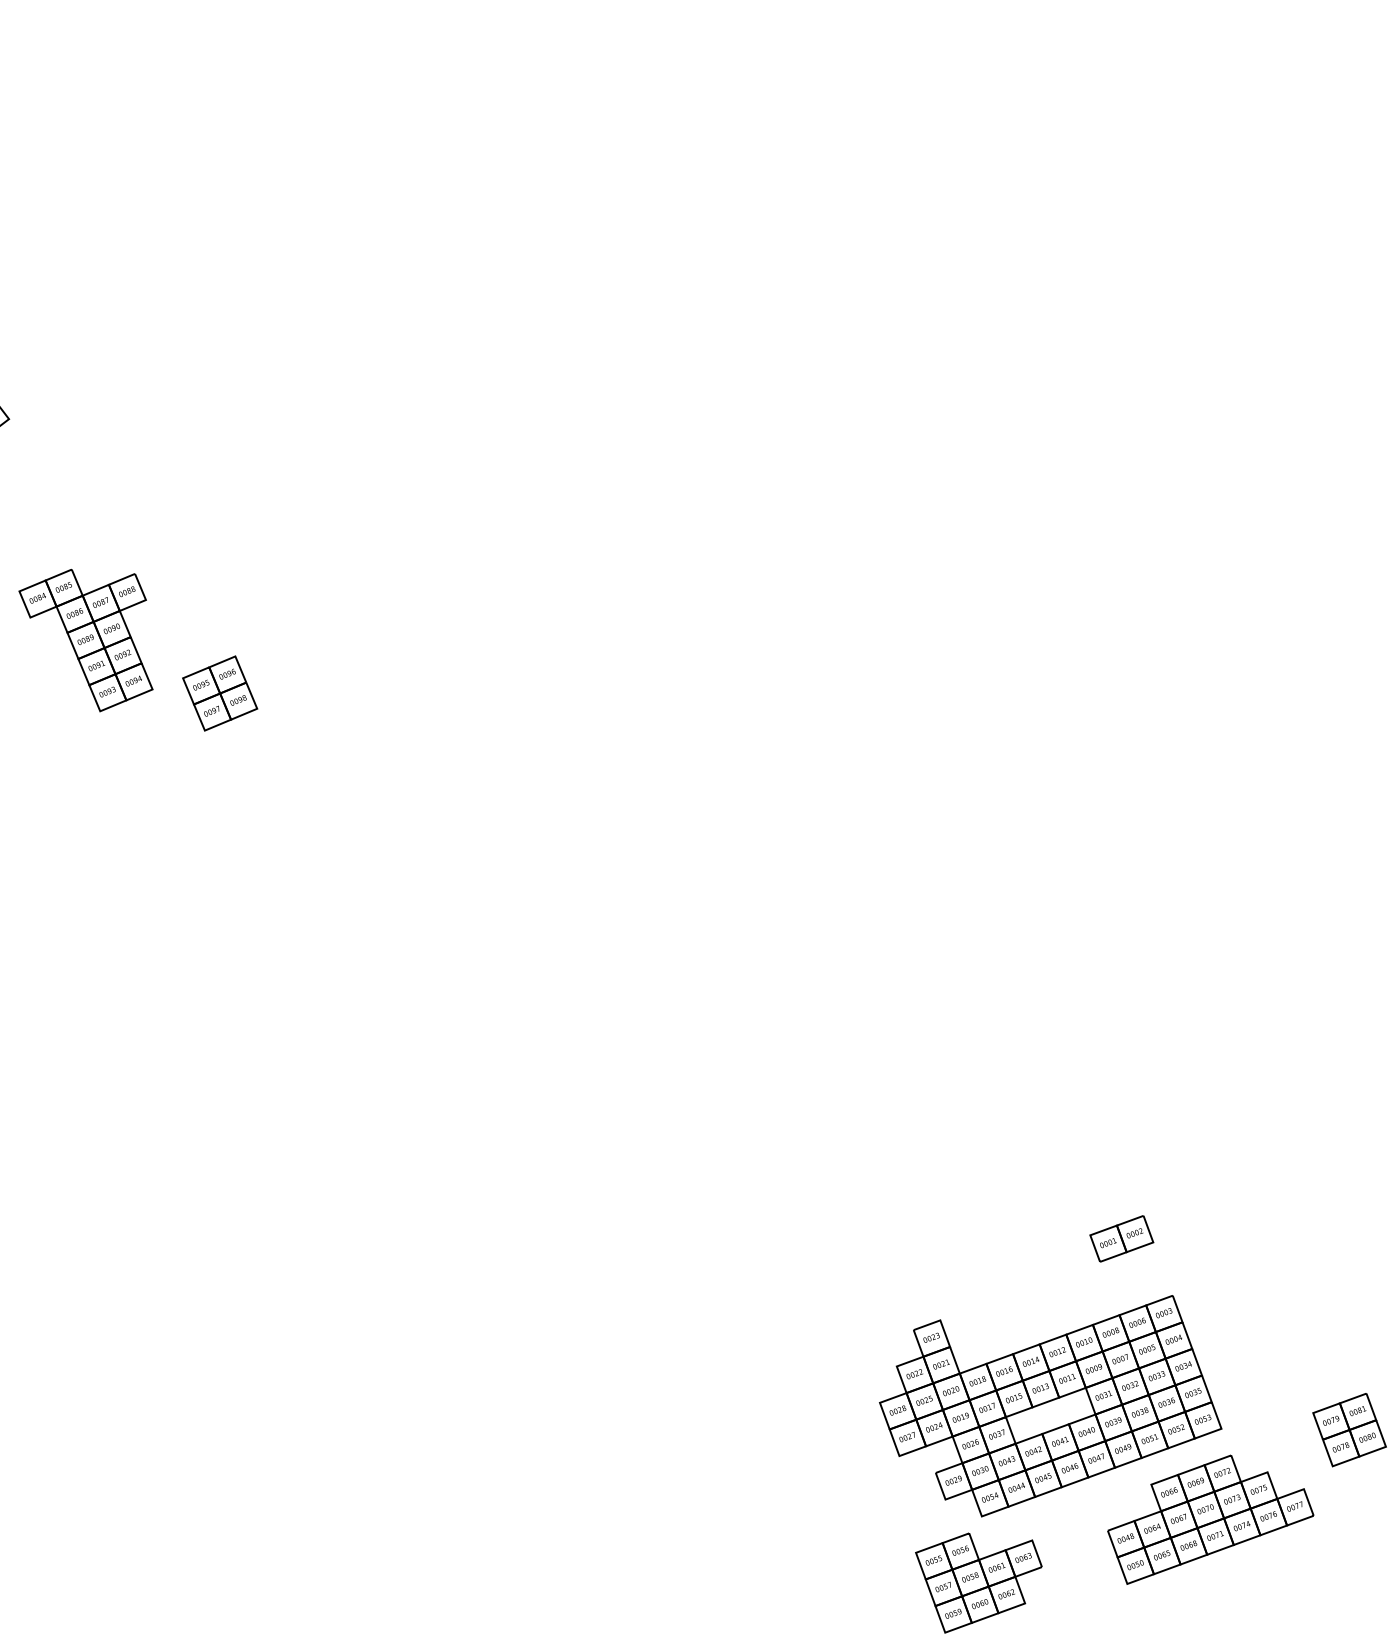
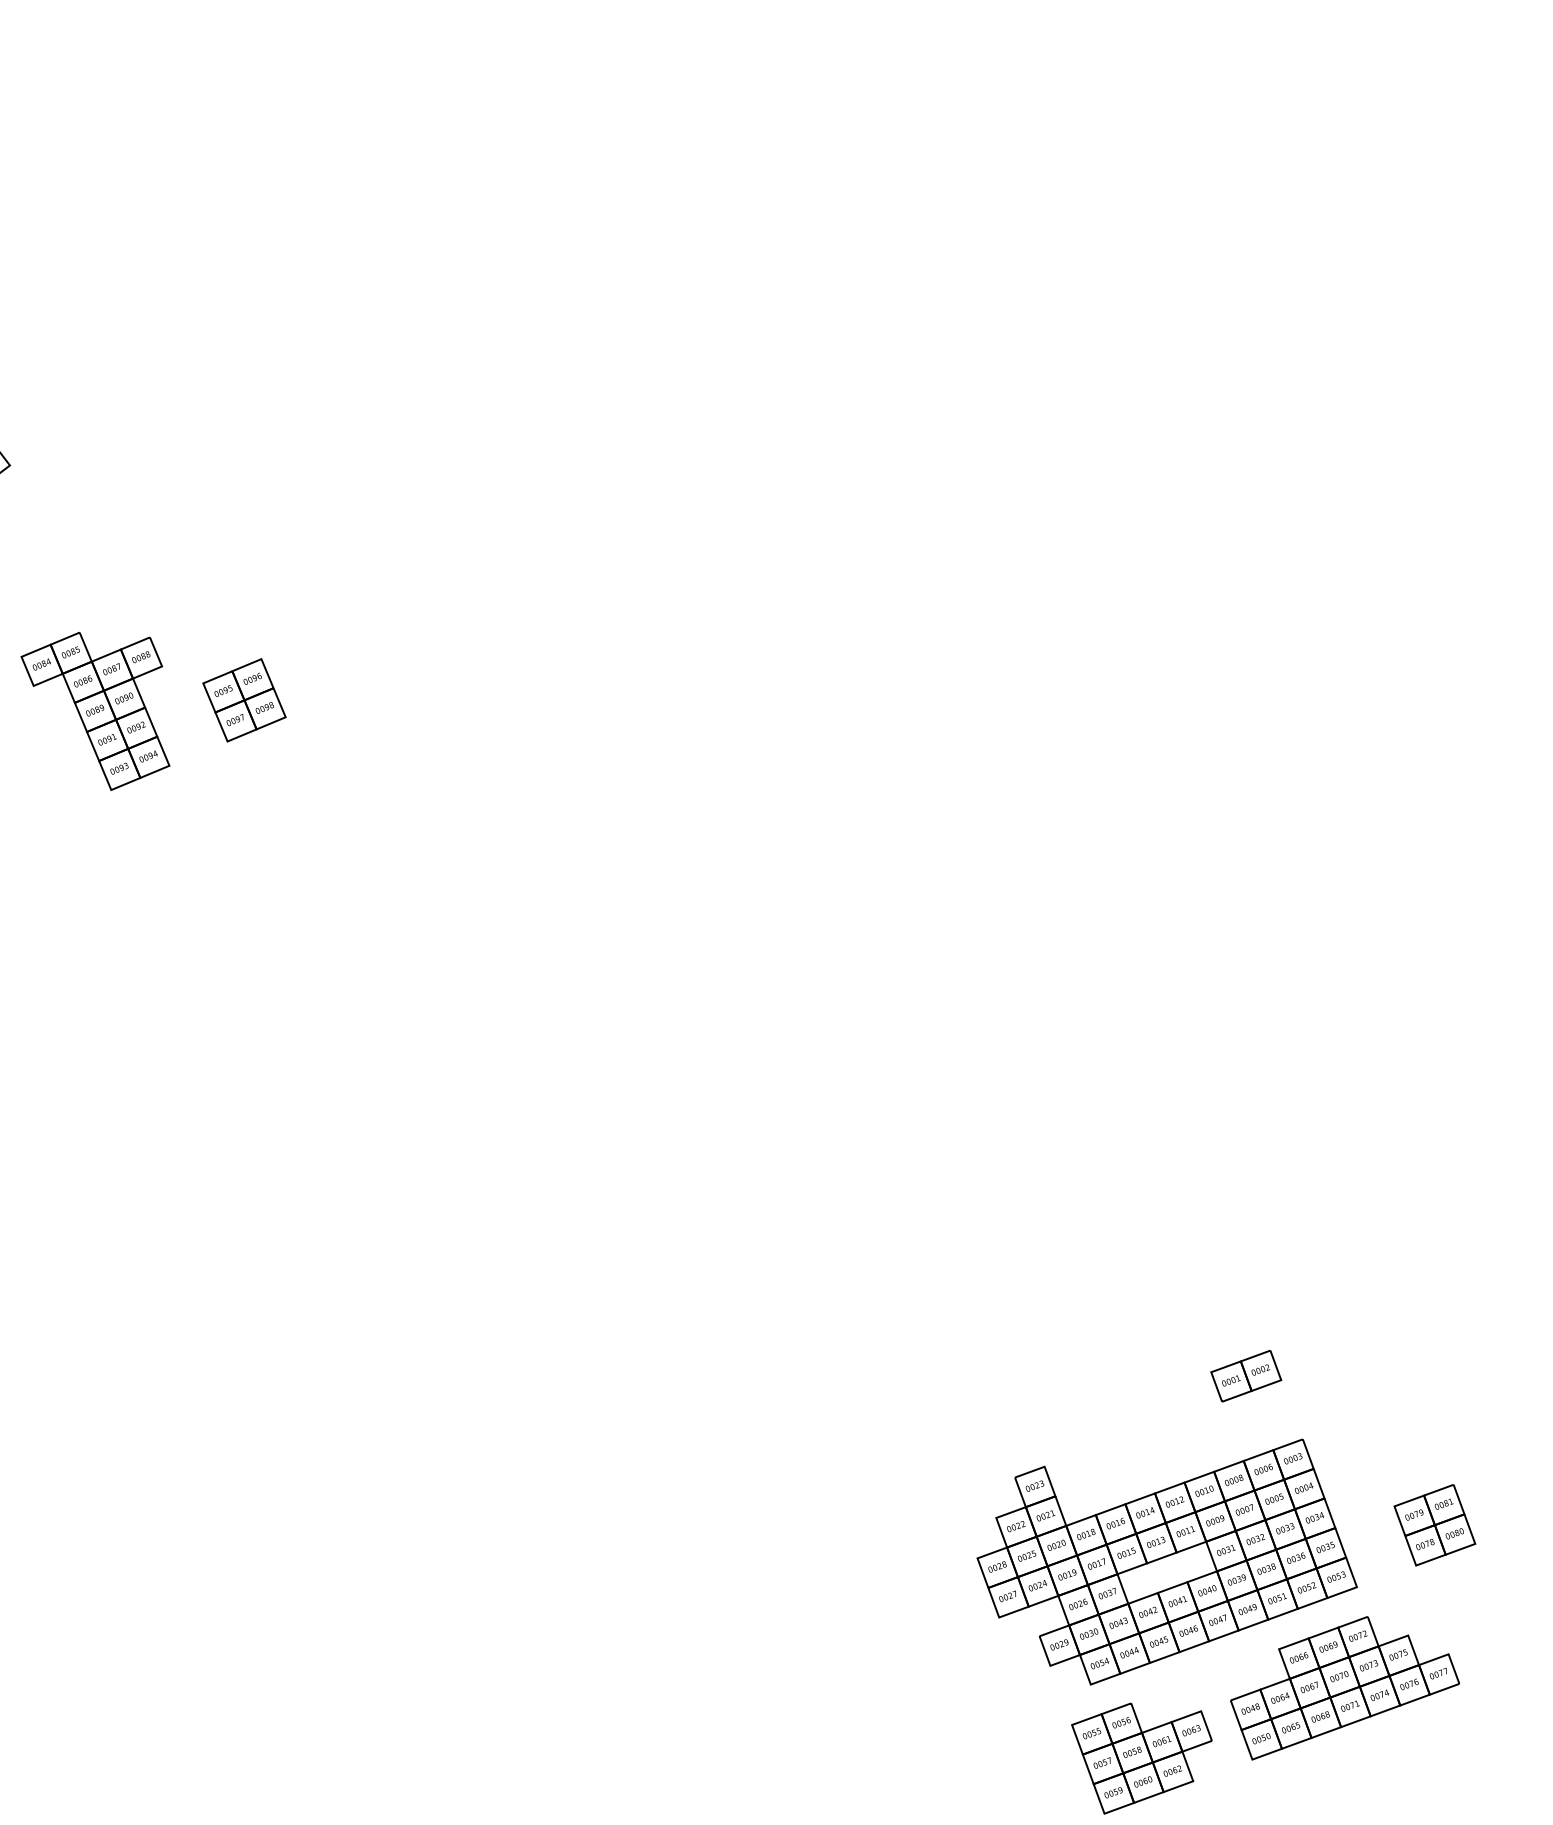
part: (220, 693) -> (244, 700), moved
part: (1349, 1430) -> (1434, 1525), moved
part: (978, 1582) -> (1141, 1757), moved

